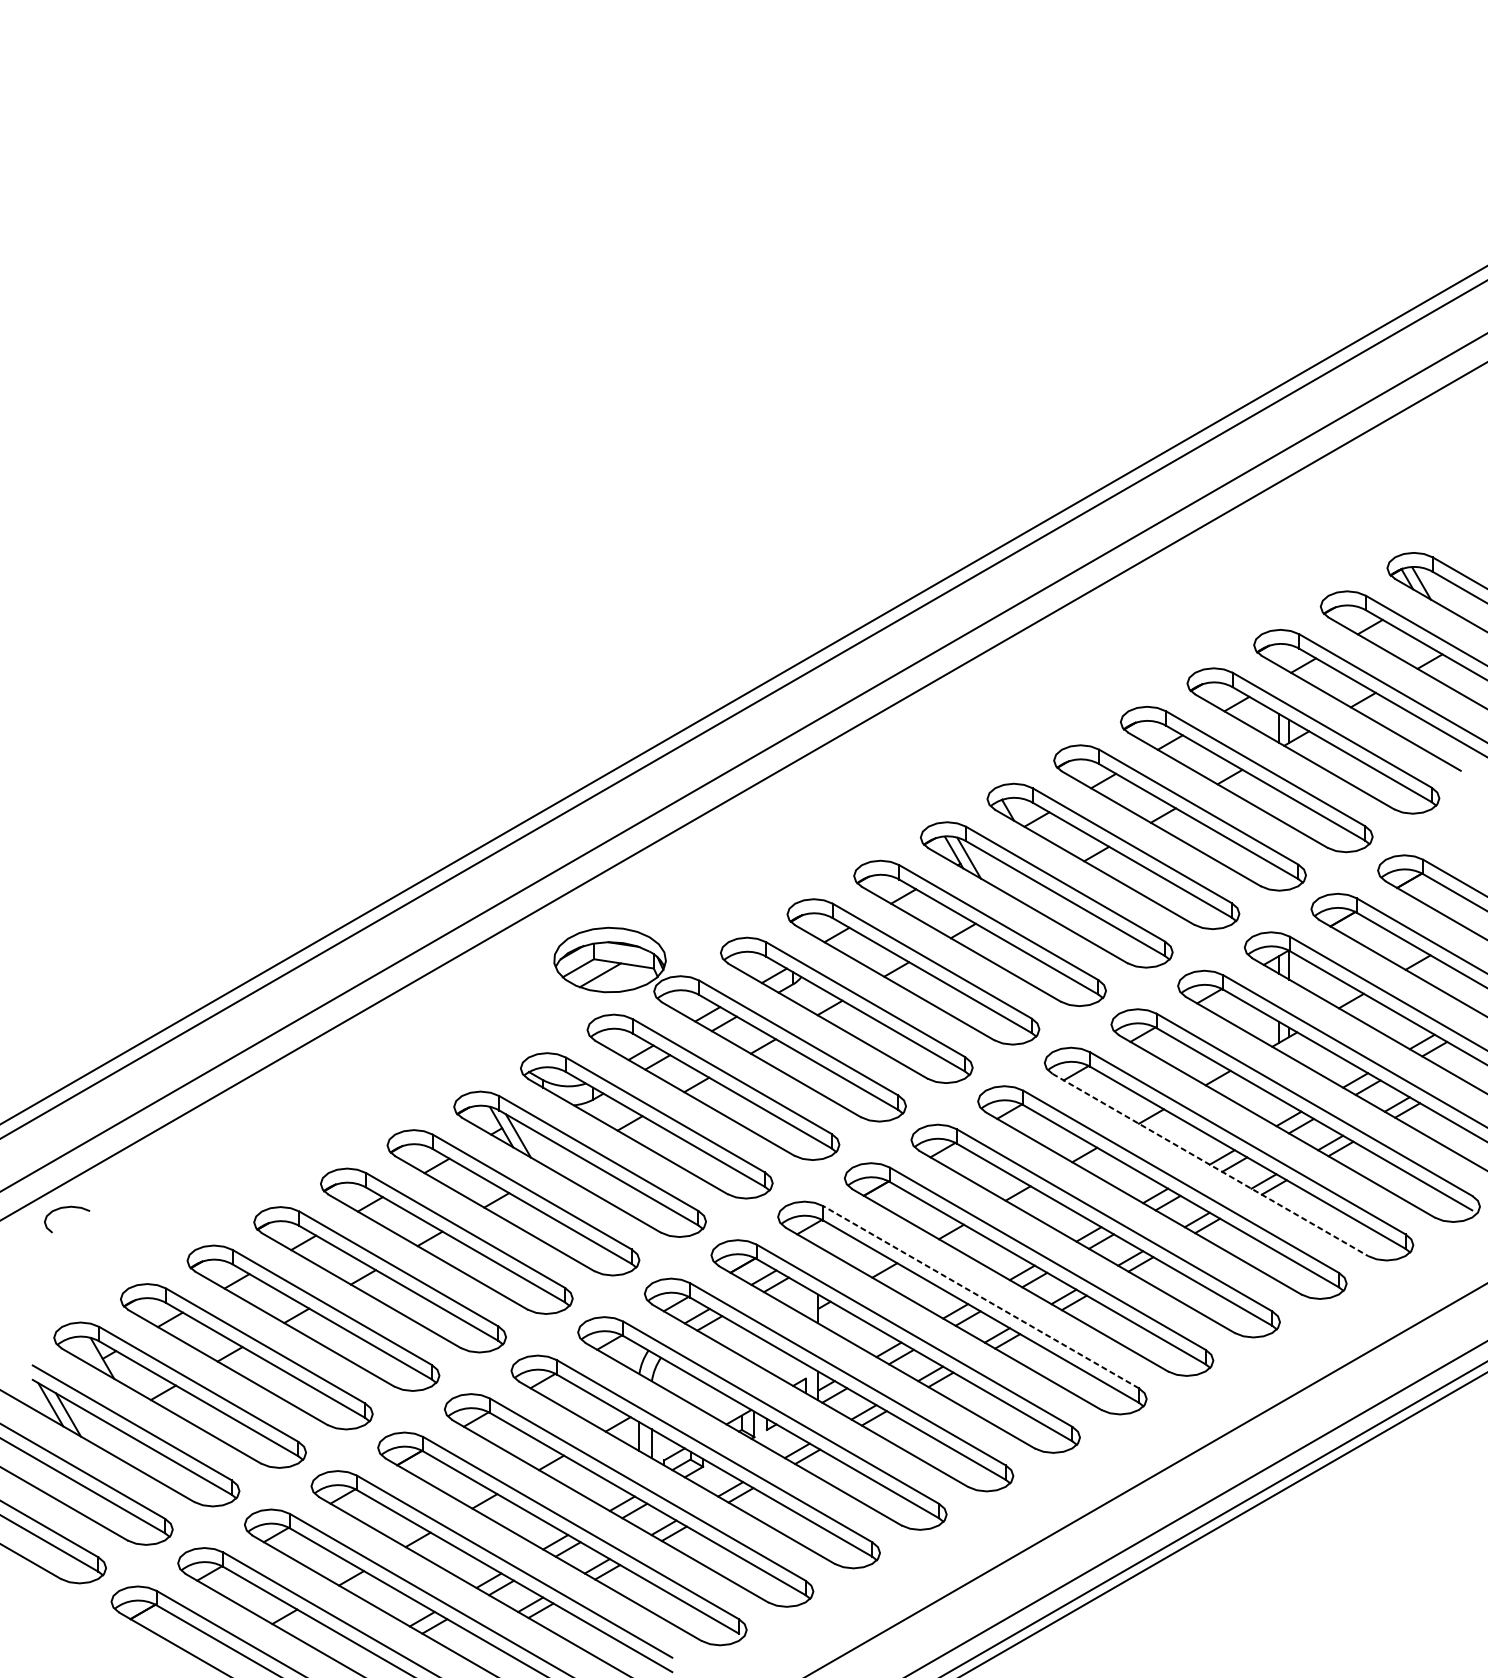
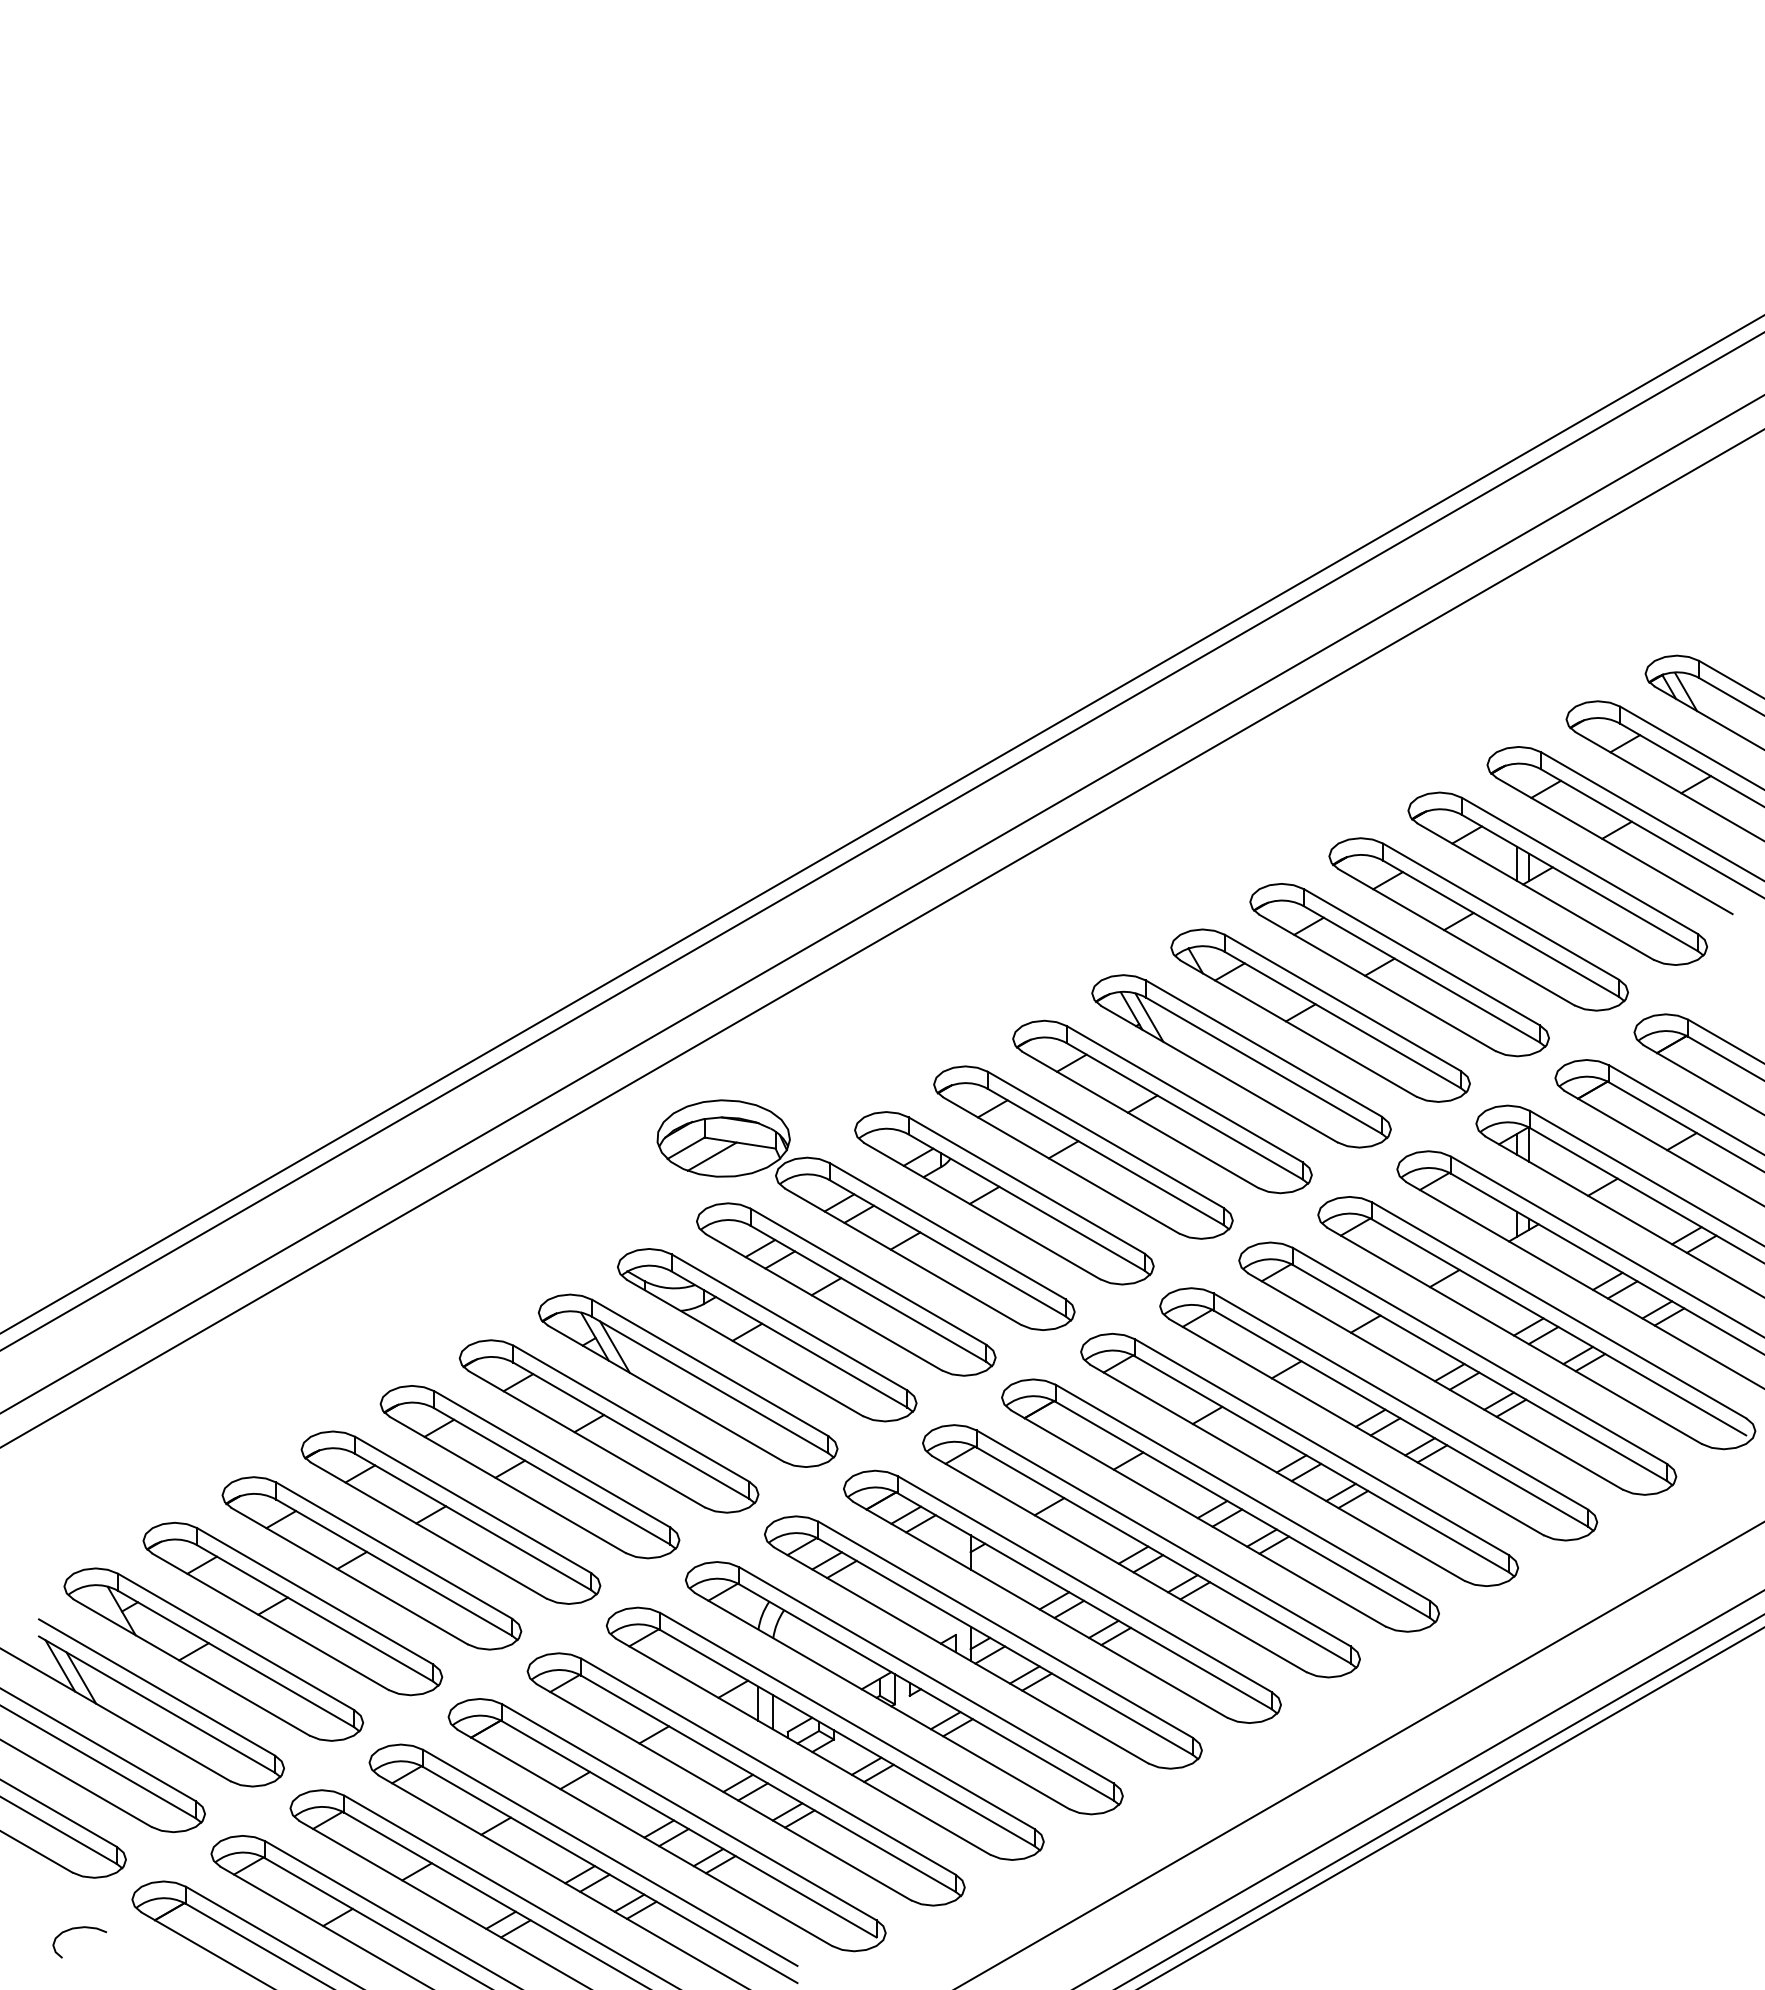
line: (1210, 1164) -> (1435, 1381), dashed -> solid
curve: (63, 1208) -> (75, 1929), moved
line: (980, 1297) -> (1163, 1538), dashed -> solid

